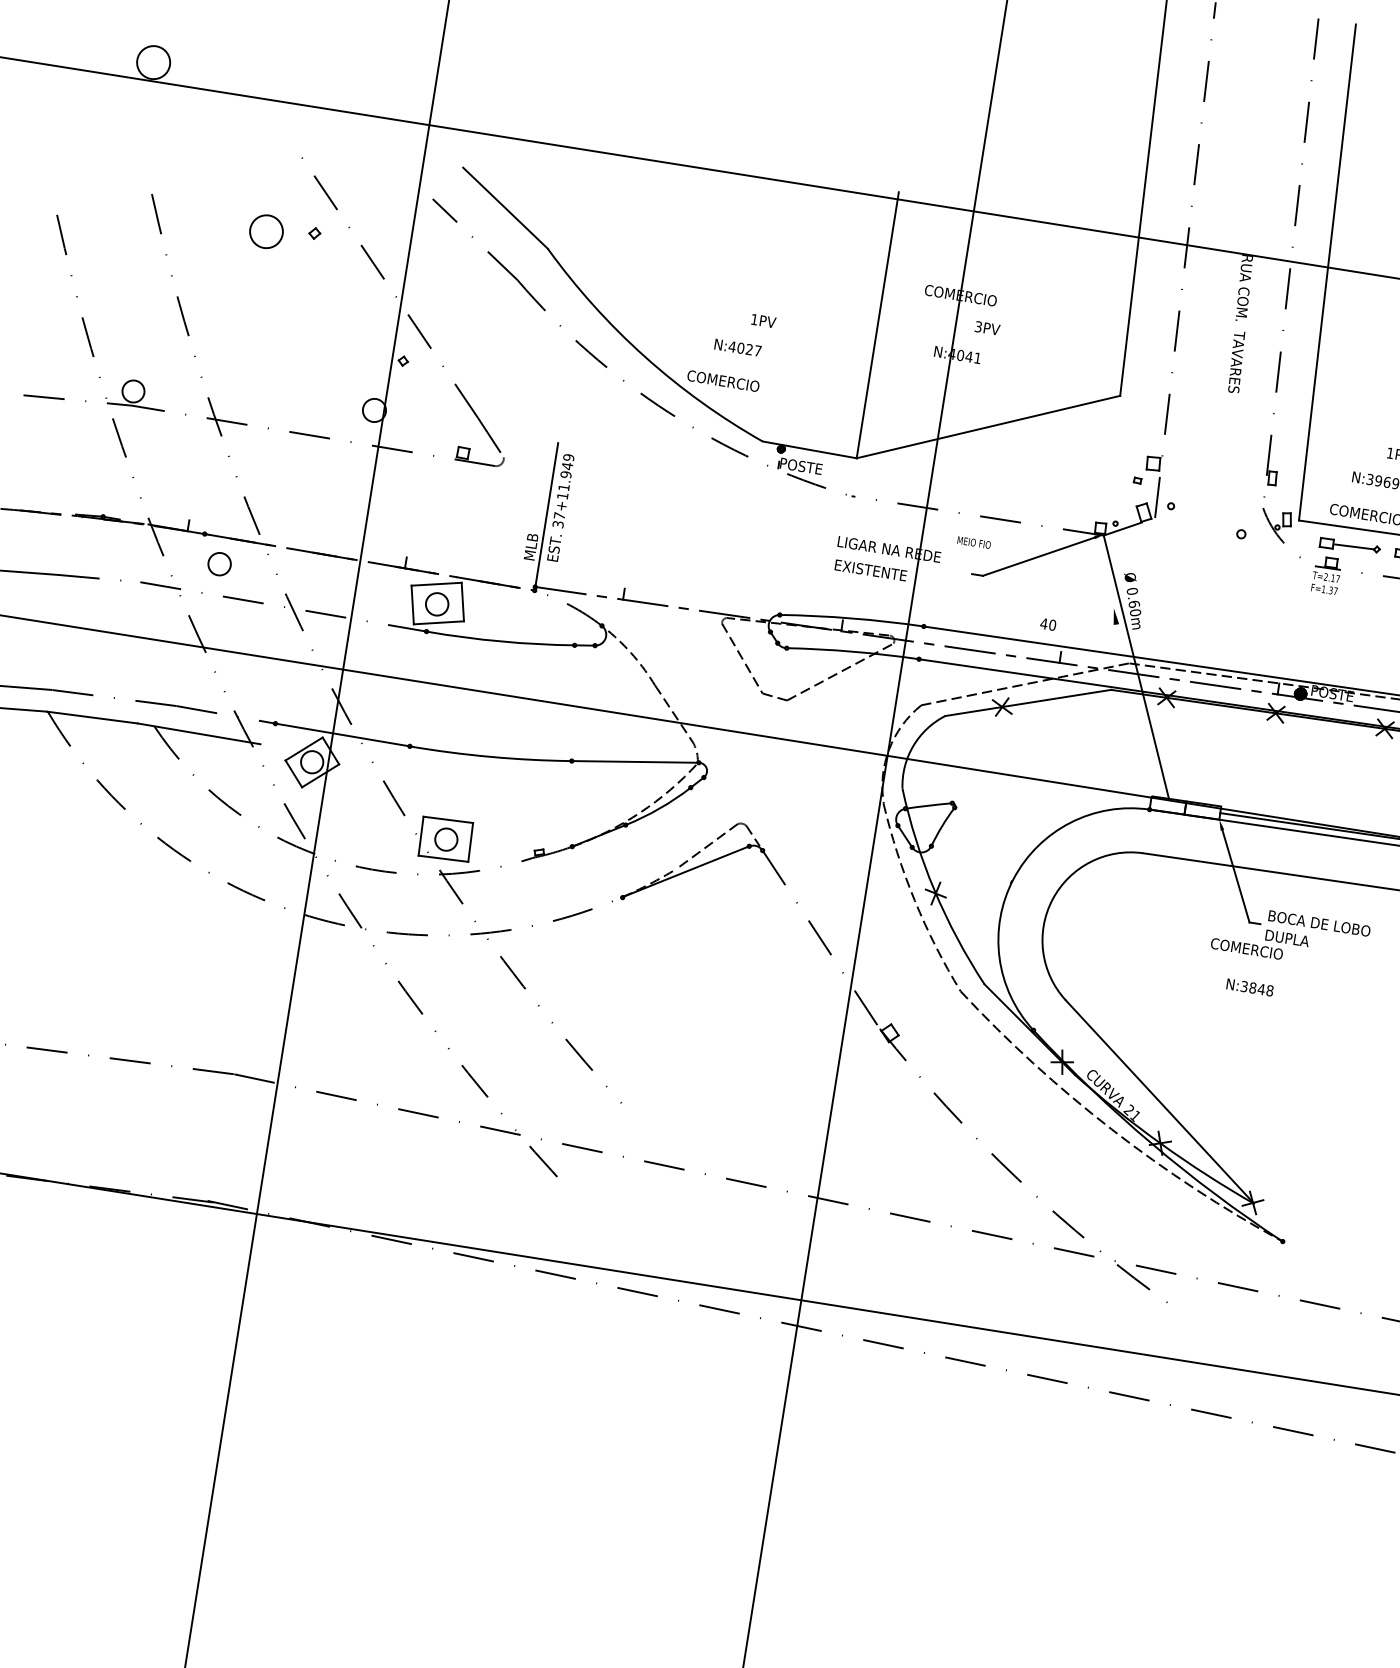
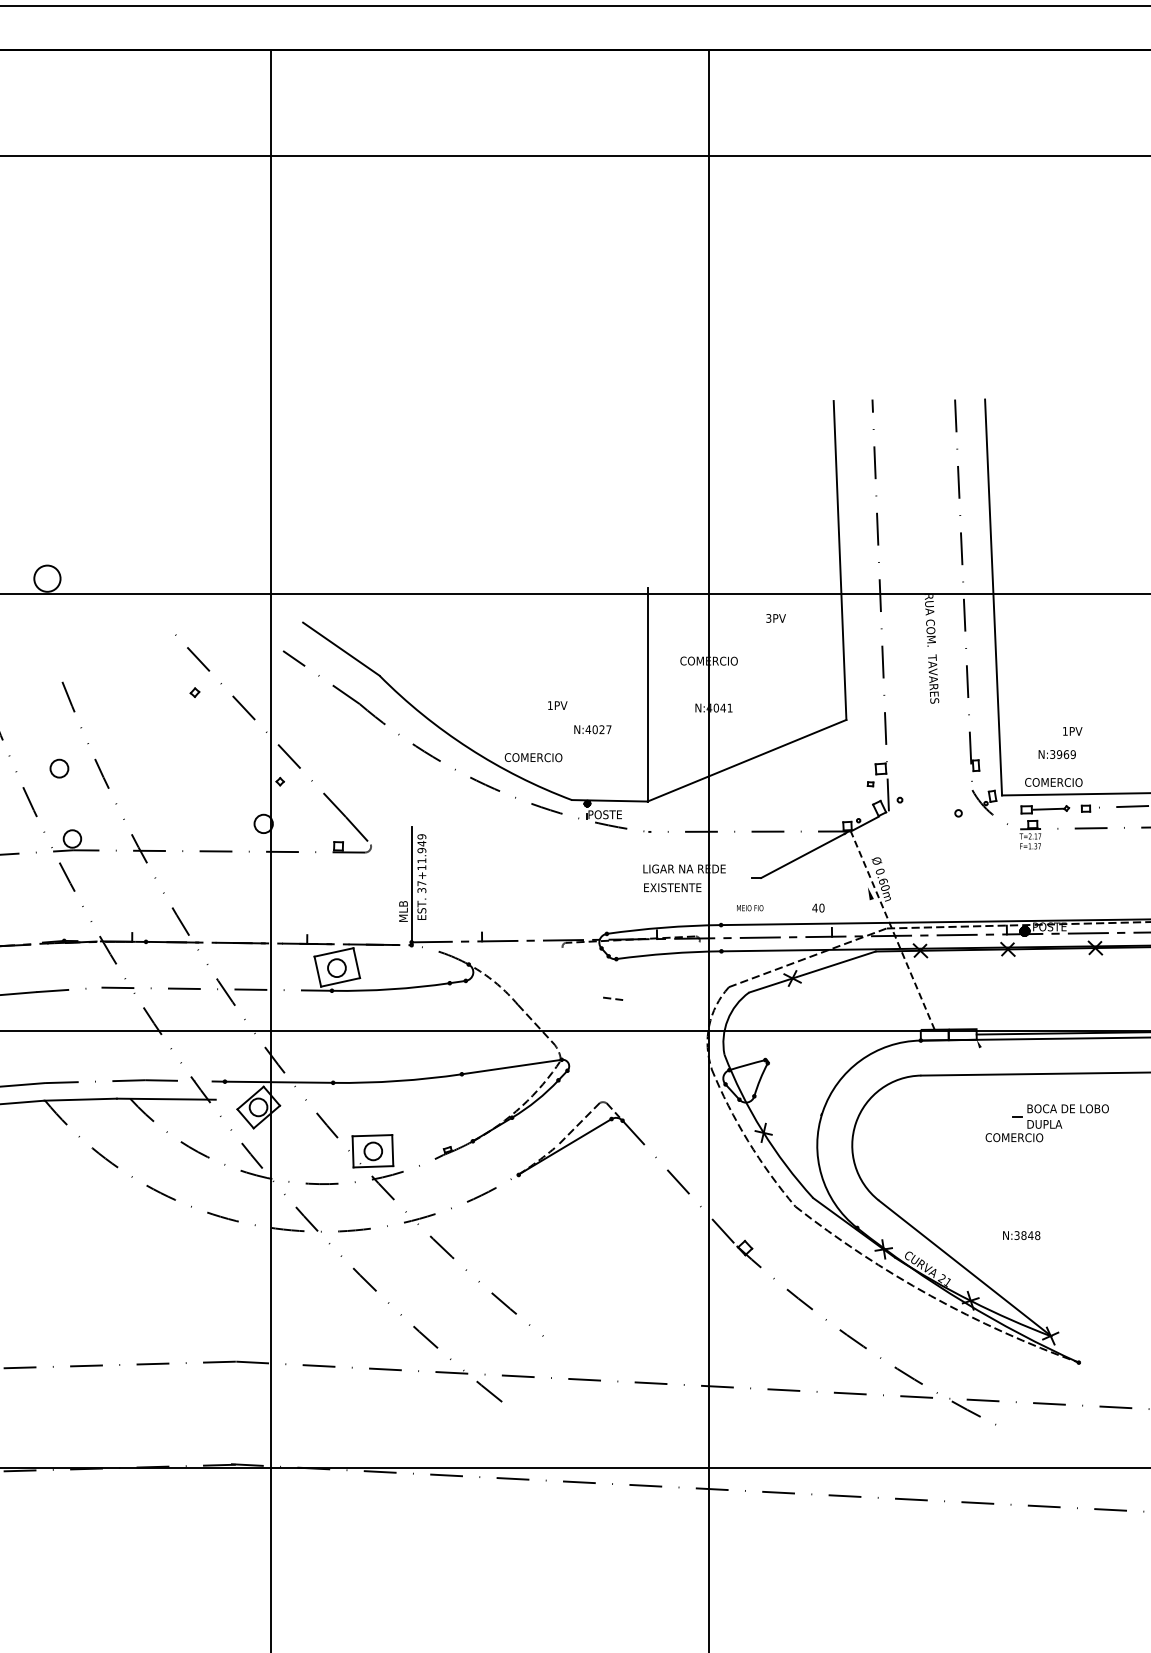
circle: (265, 231) -> (156, 697), removed
text: (986, 328) -> (775, 618), moved
text: (737, 347) -> (592, 729), moved
text: (974, 543) -> (750, 908), moved
circle: (219, 563) -> (59, 768), moved
line: (741, 658) -> (582, 972), removed
line: (1136, 667) -> (892, 930), solid -> dashed
line: (840, 672) -> (661, 971), removed
line: (1235, 875) -> (996, 1081), removed
text: (1249, 987) -> (1021, 1235), moved

